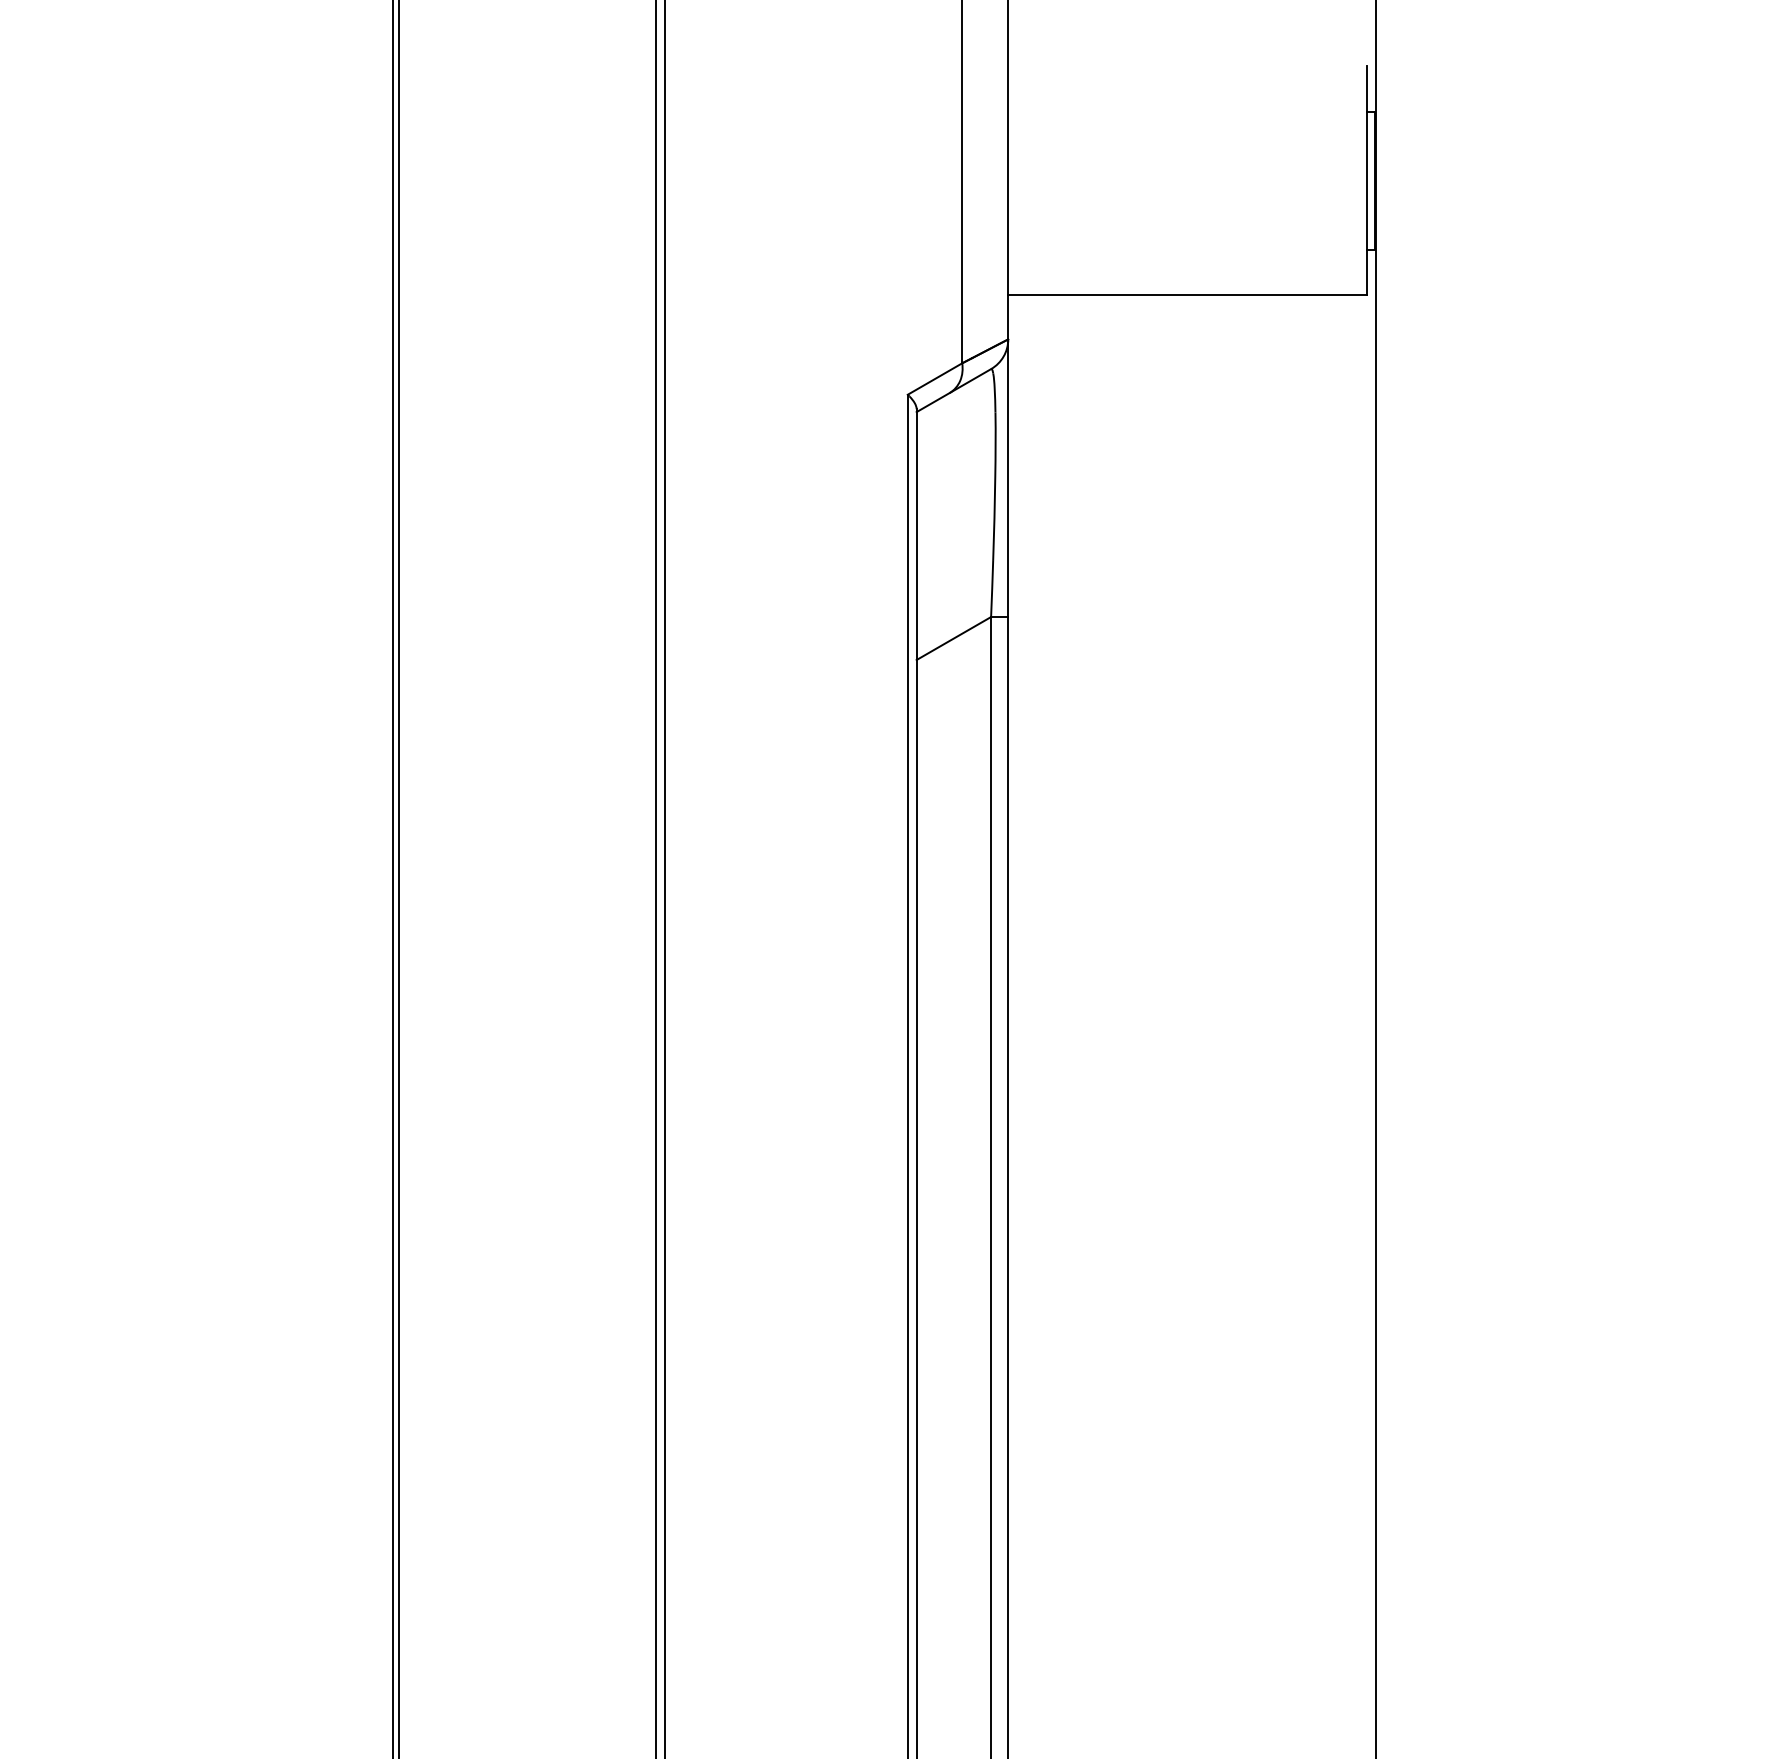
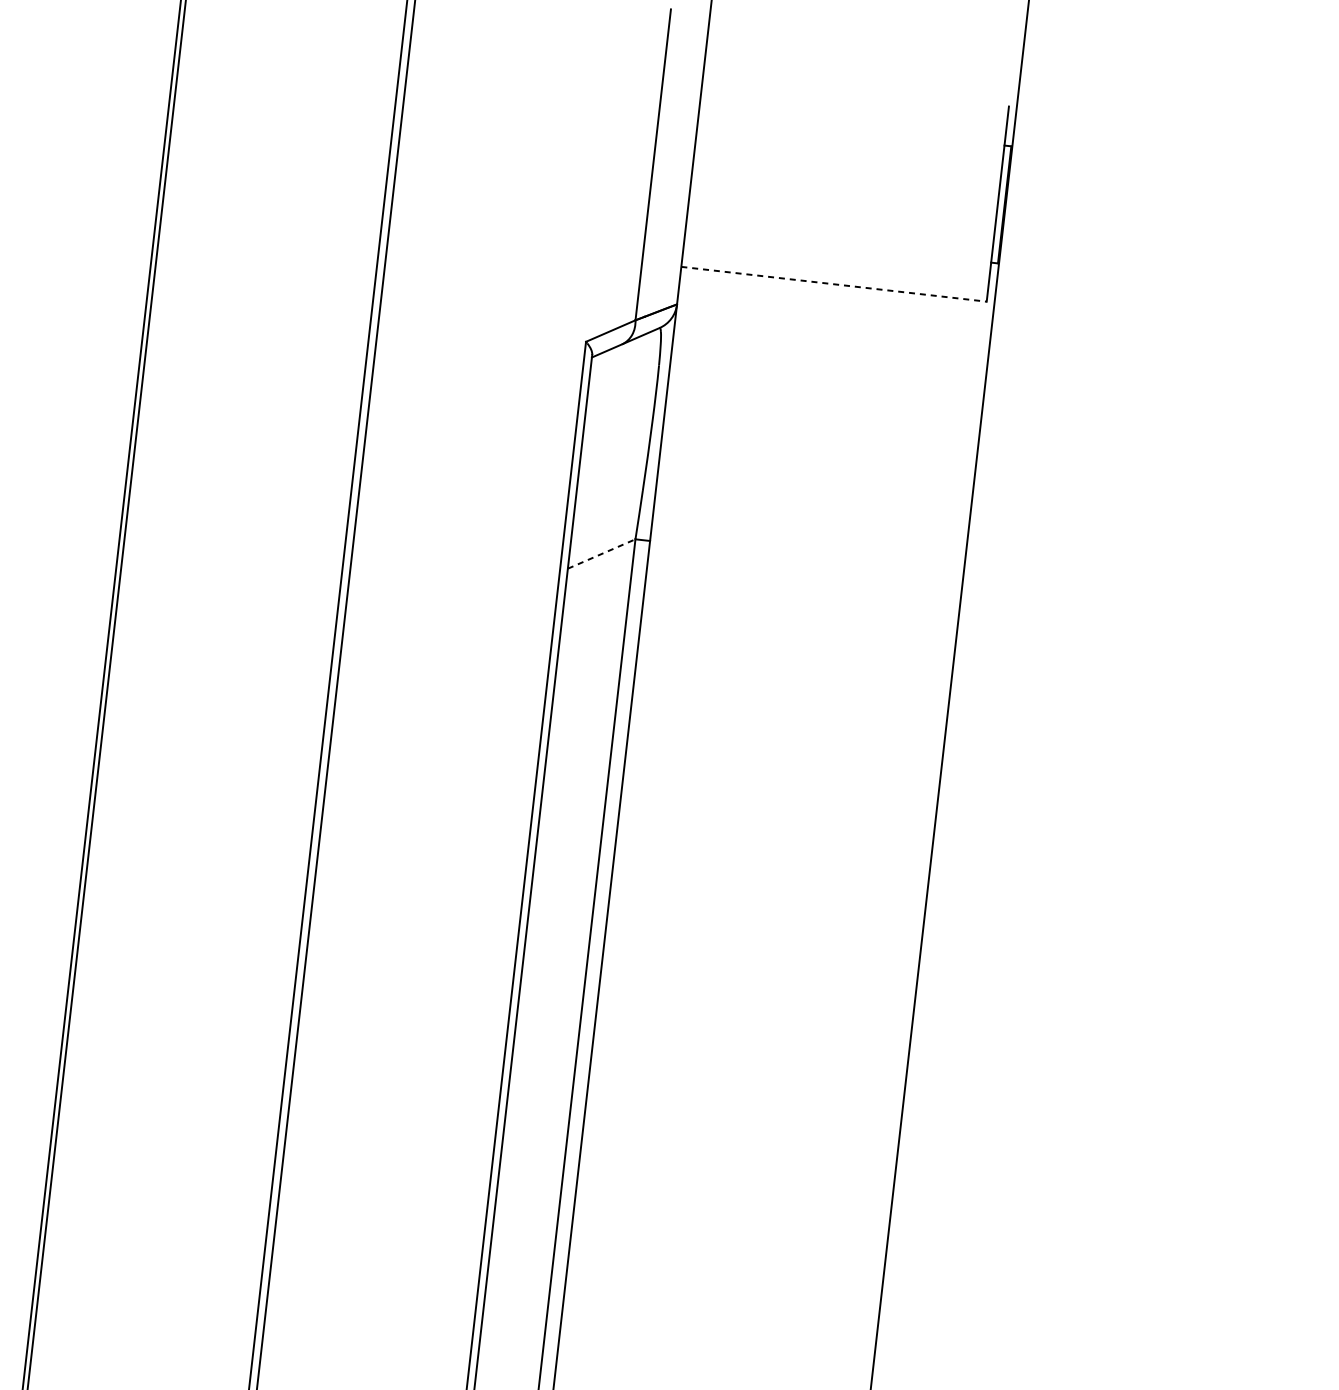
line: (1187, 295) -> (834, 284), solid -> dashed
line: (953, 638) -> (601, 553), solid -> dashed

